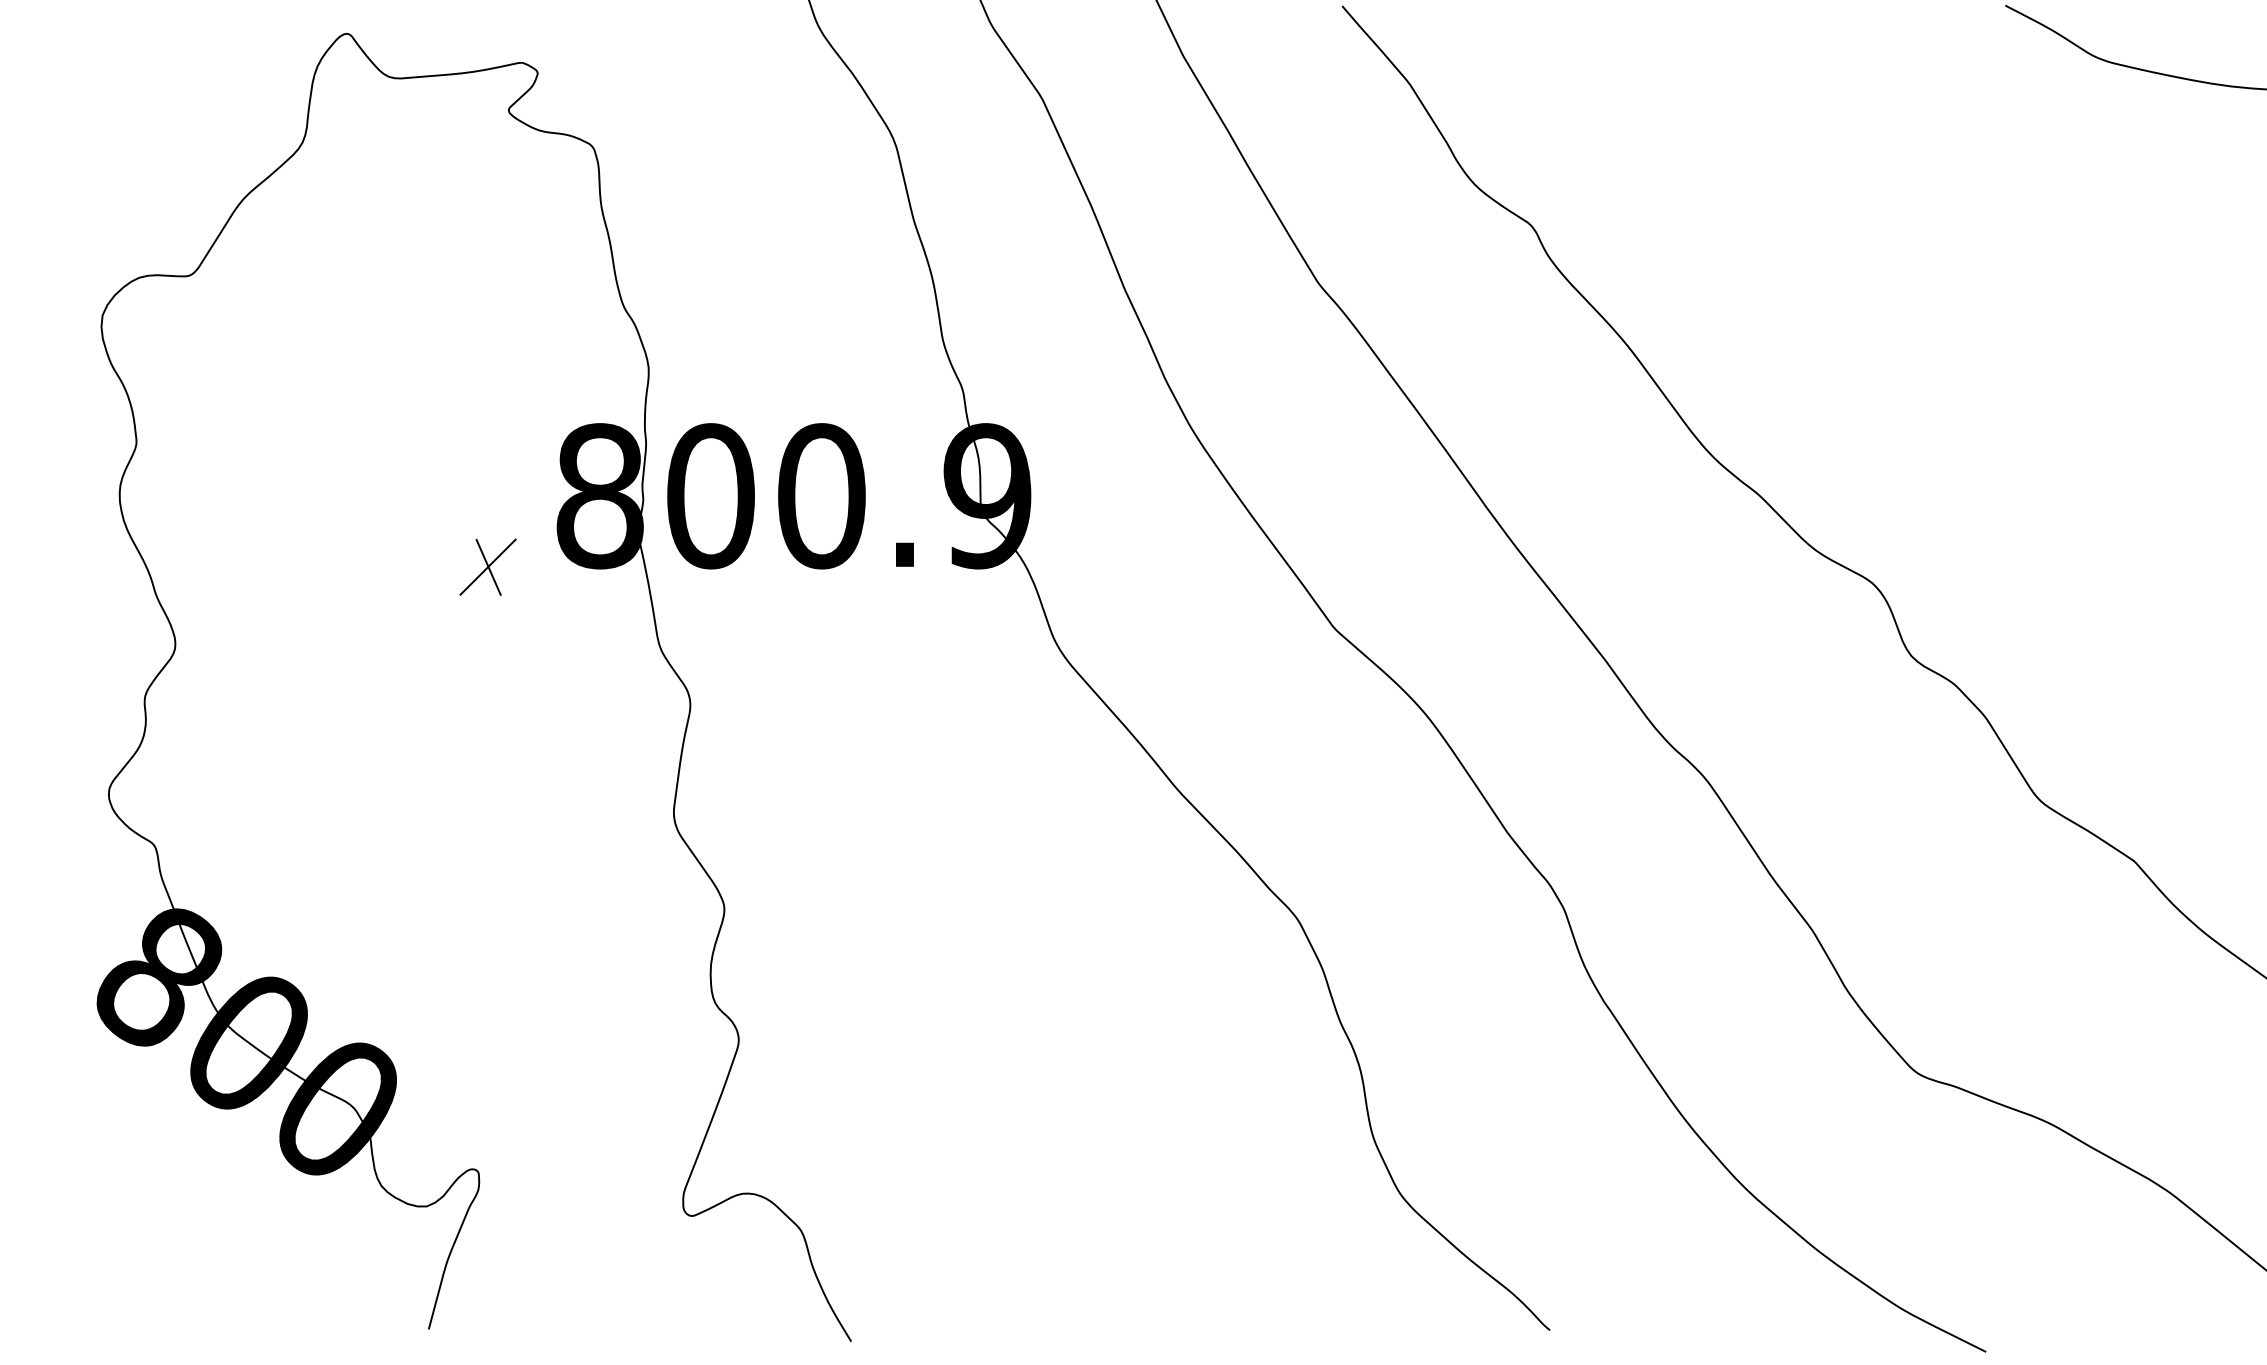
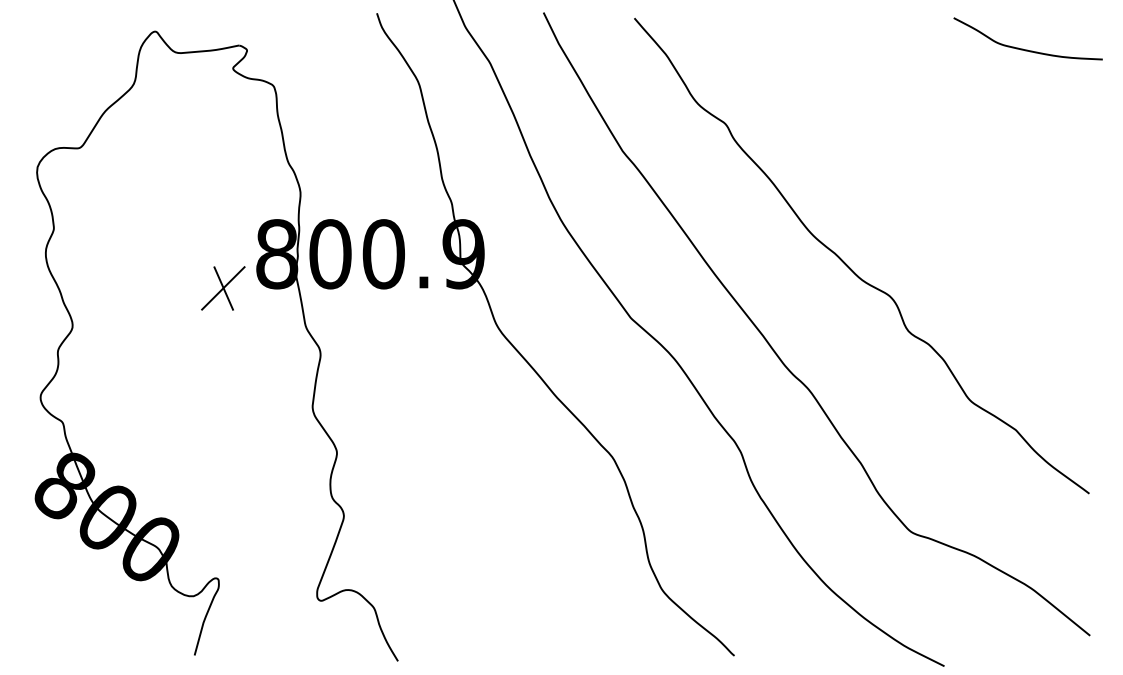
part: (486, 567) -> (222, 288), size x1.6

